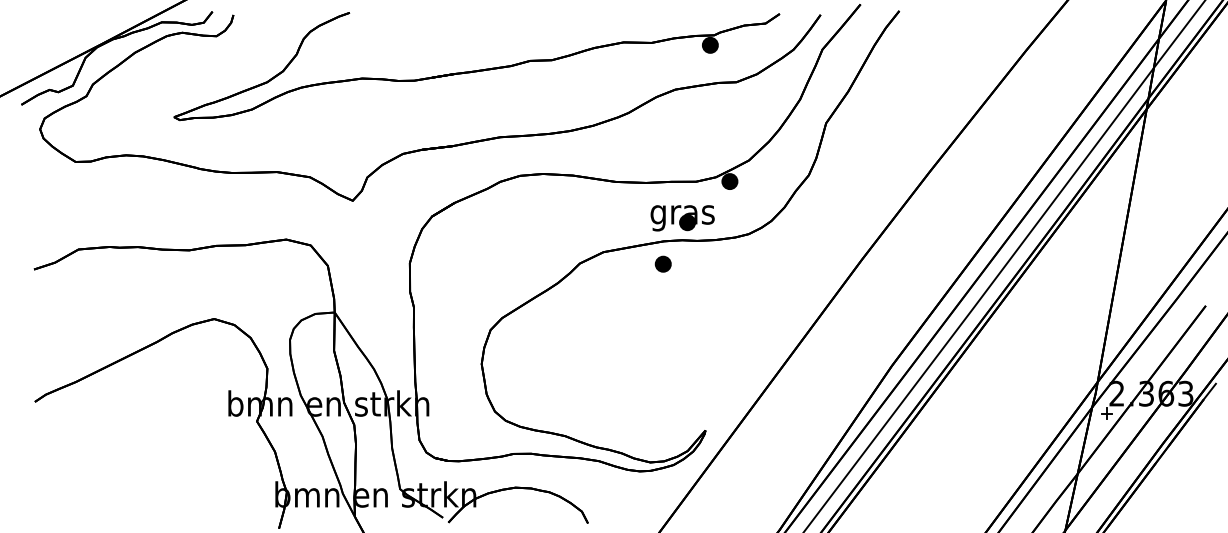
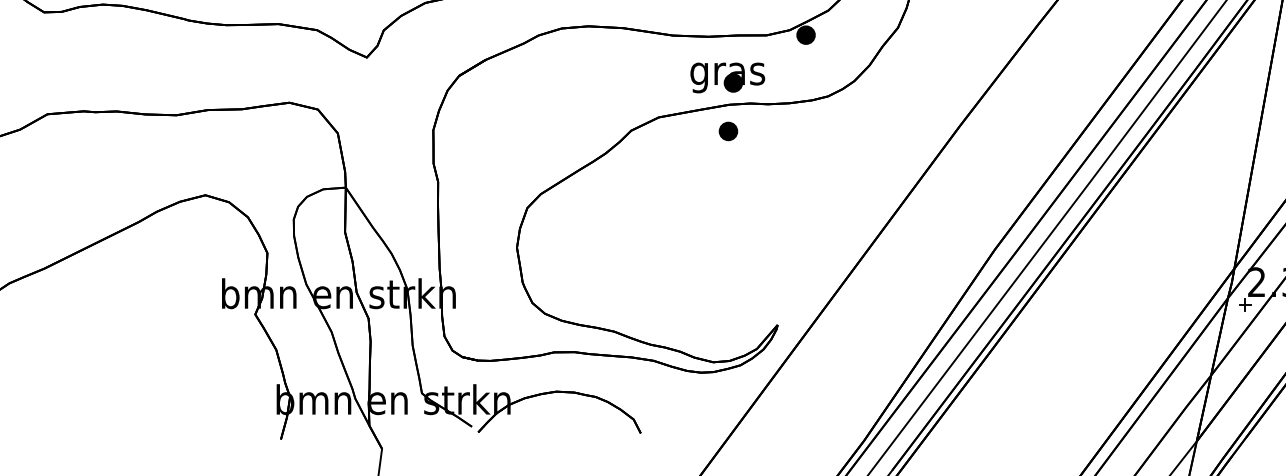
part: (682, 218) -> (727, 78), moved

